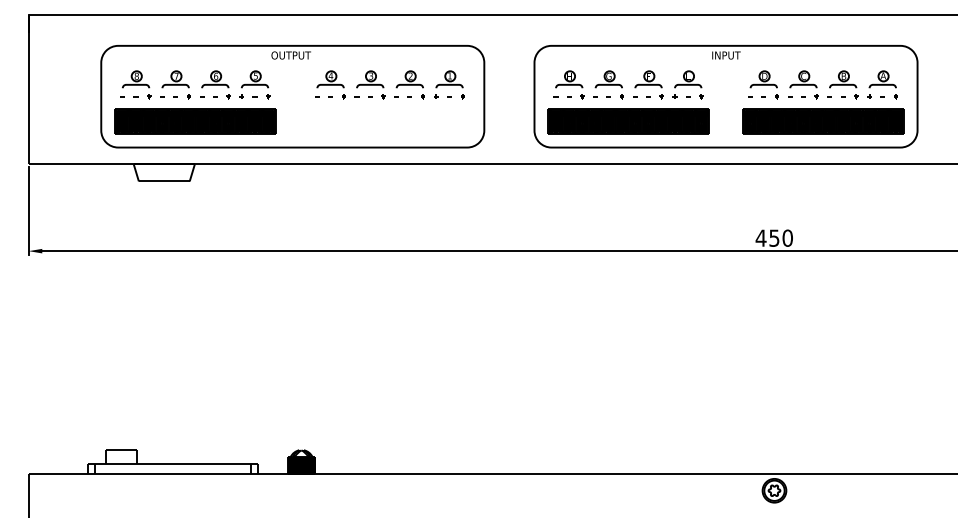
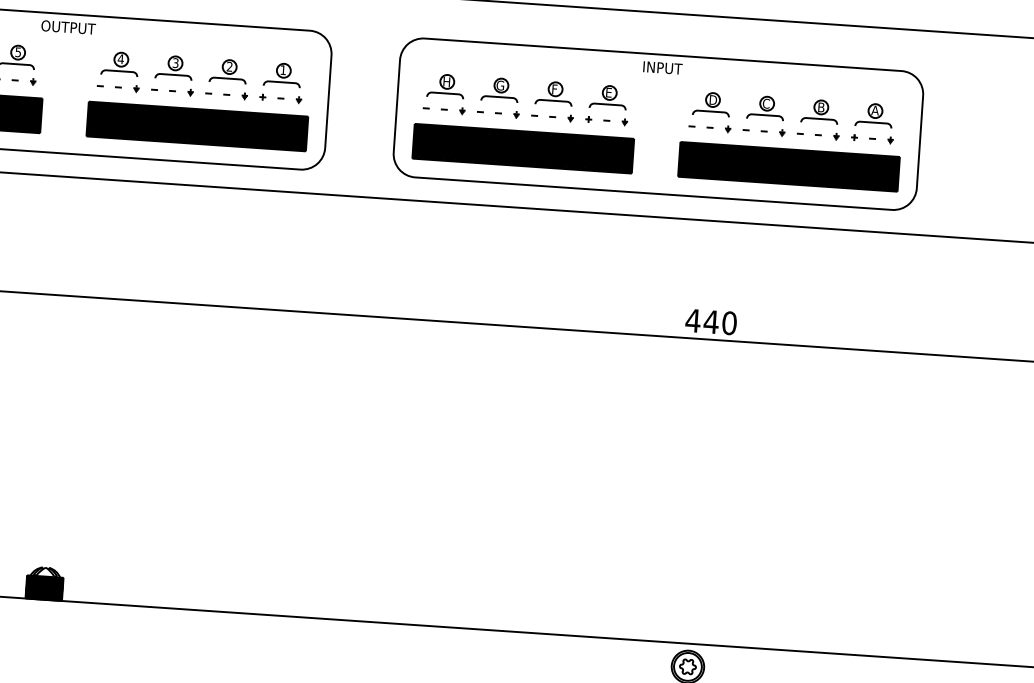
part: (389, 121) -> (196, 126), added
text: (773, 237) -> (710, 320), 450 -> 440

